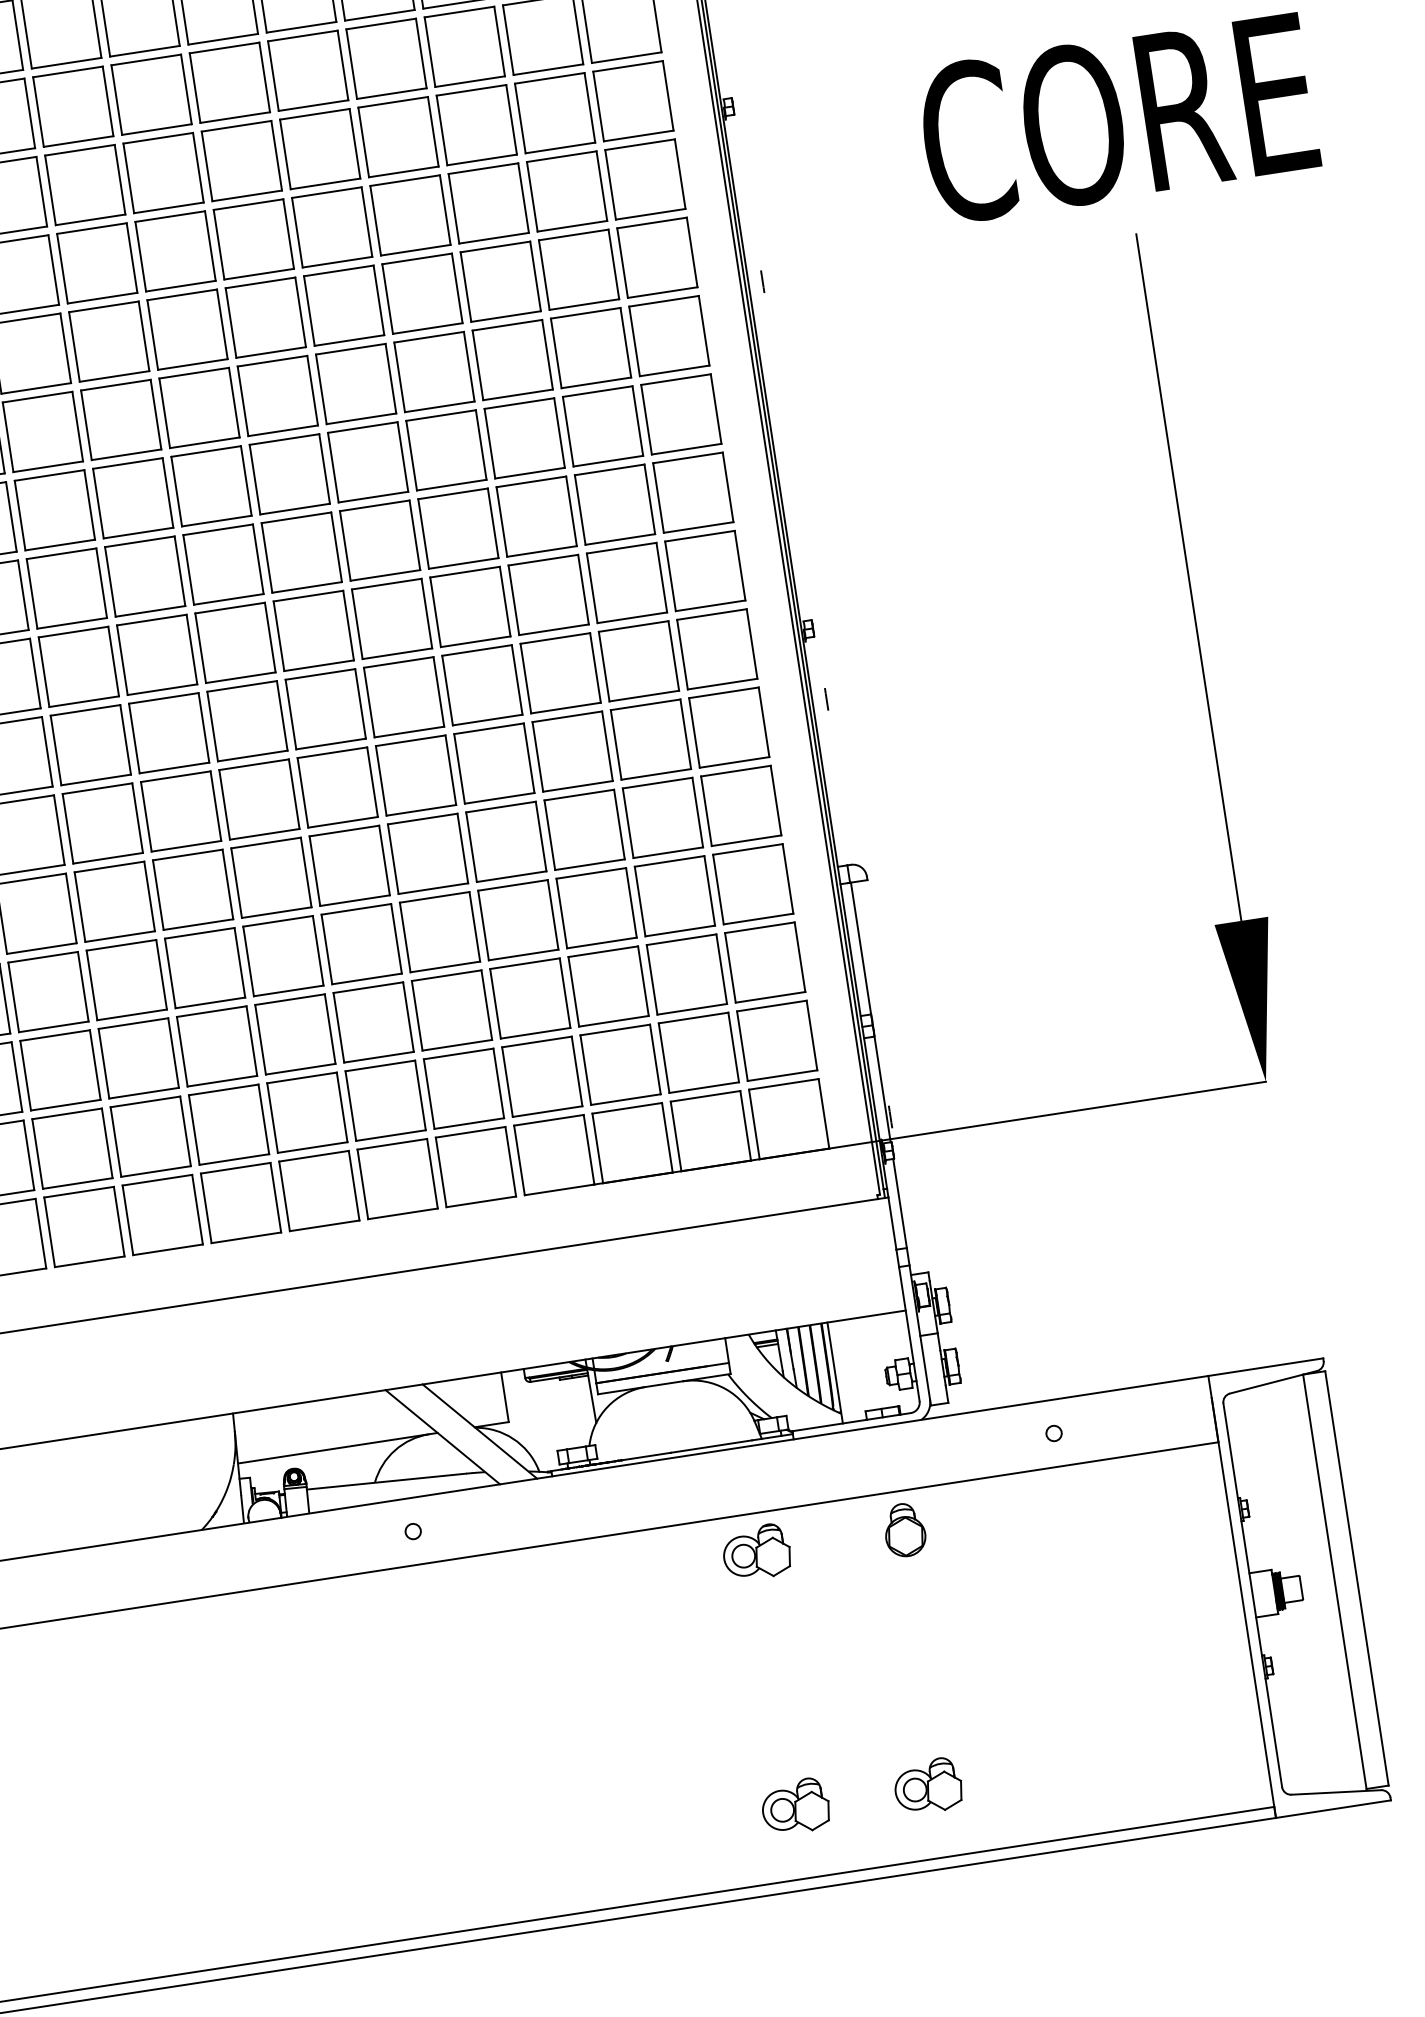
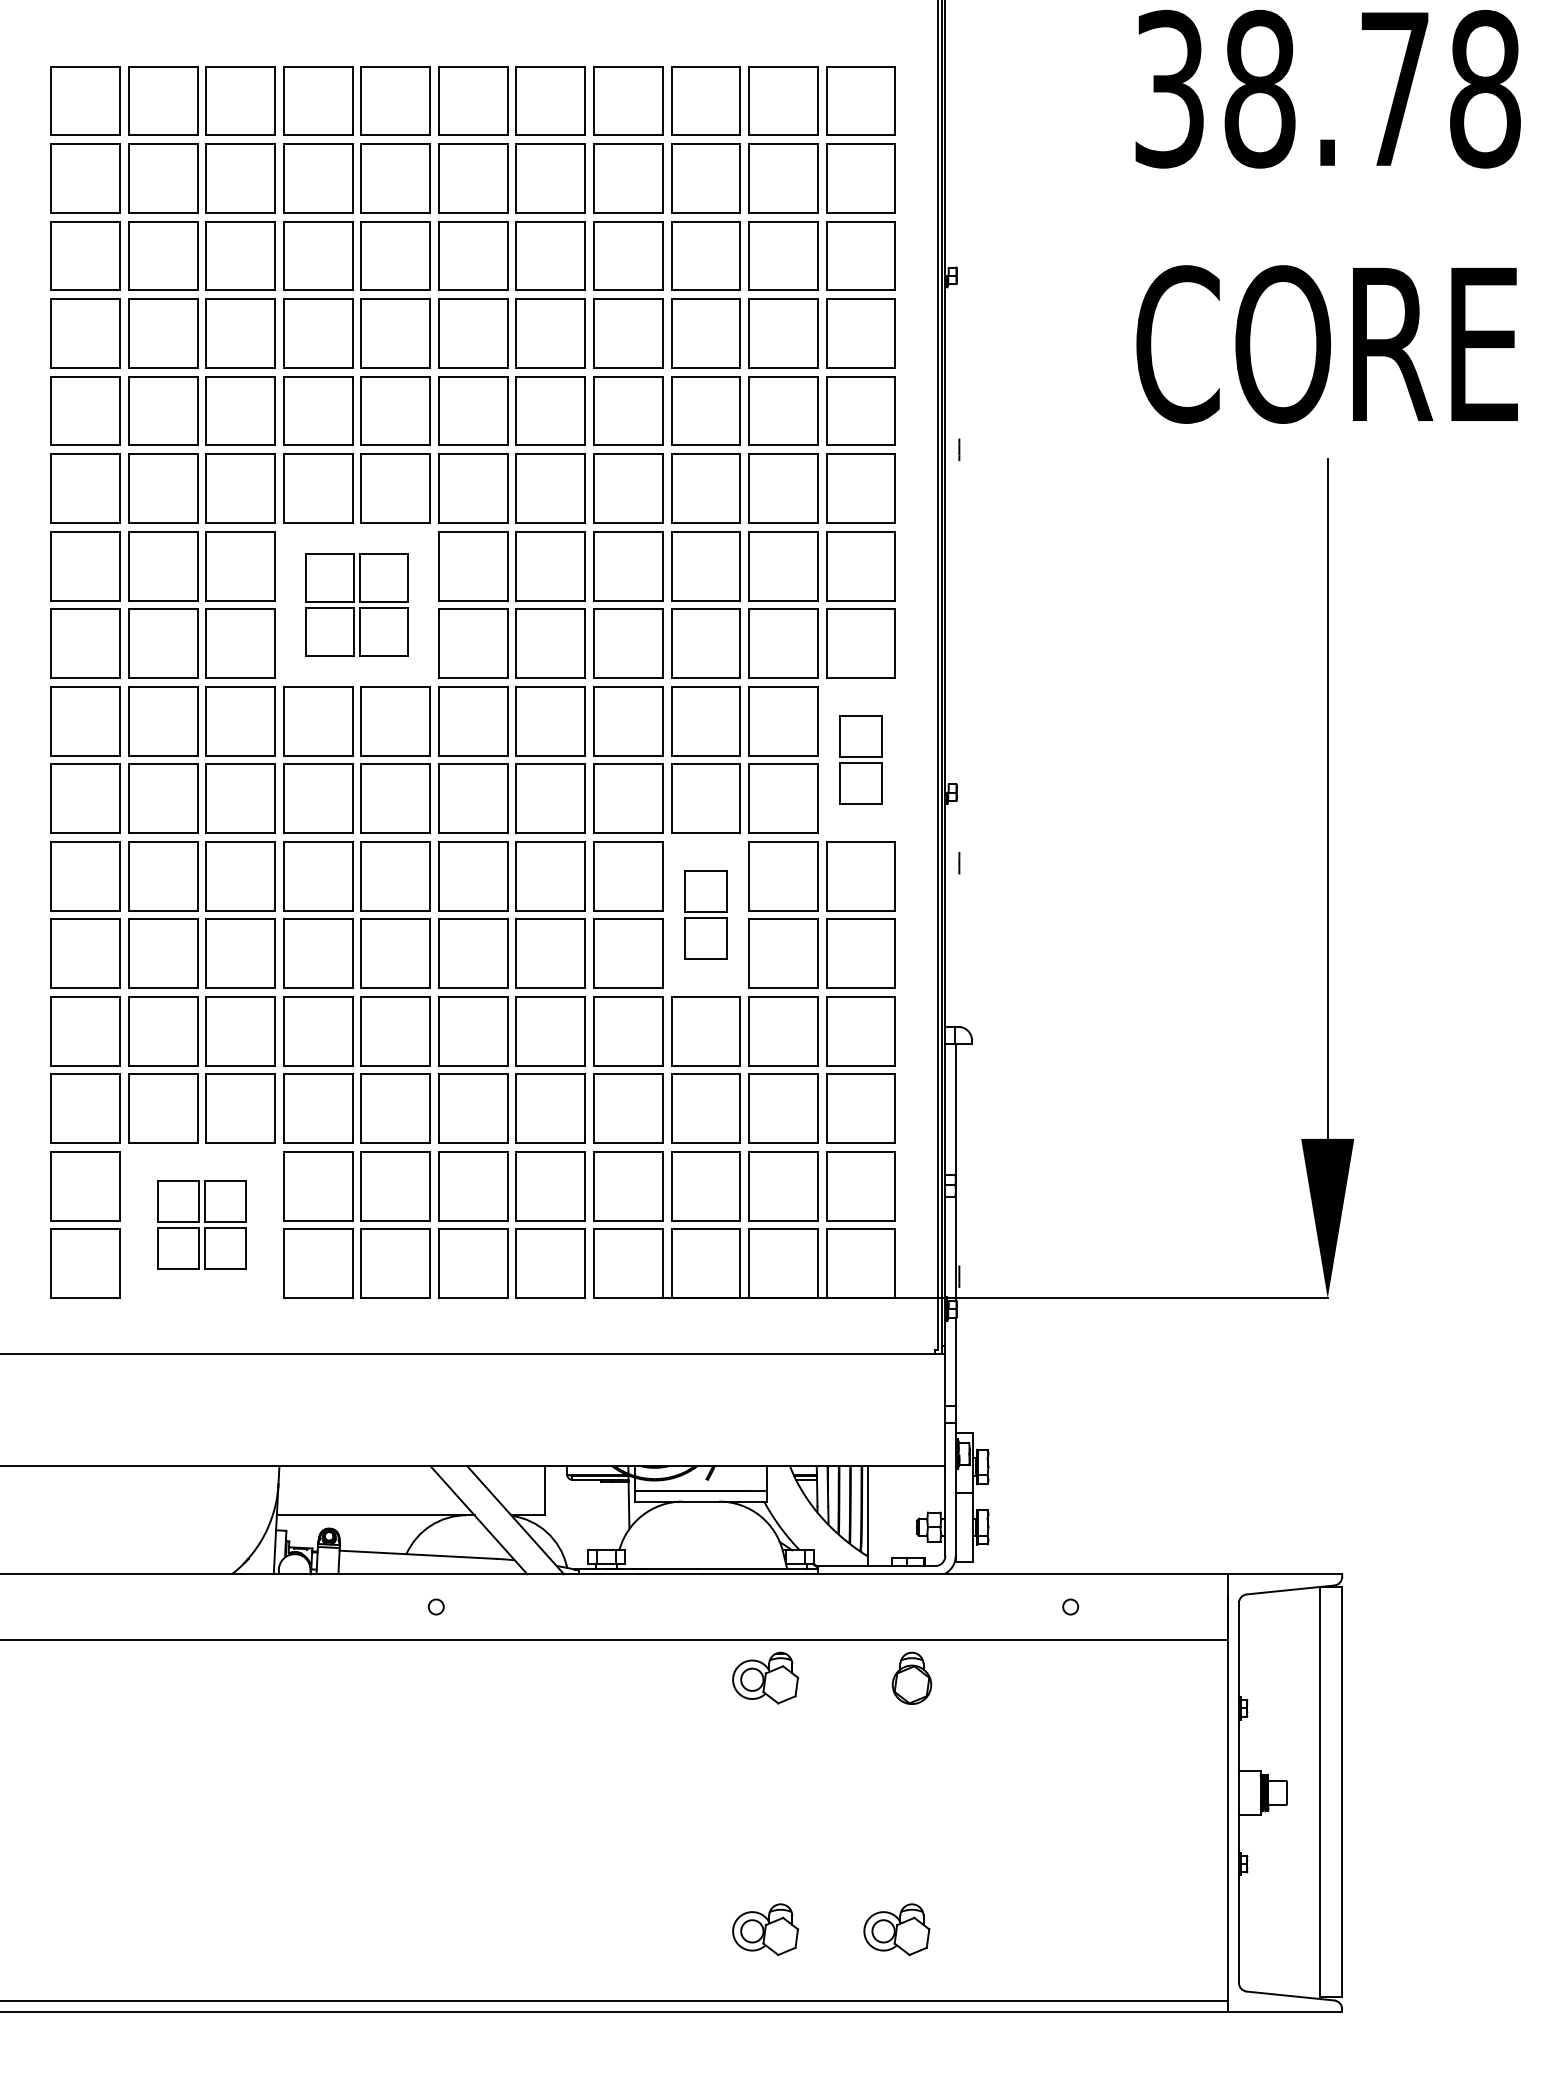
part: (177, 531) -> (356, 604), size x0.7
part: (710, 609) -> (860, 759), size x0.6
part: (578, 790) -> (705, 914), size x0.6
part: (116, 1181) -> (201, 1224), size x0.6

